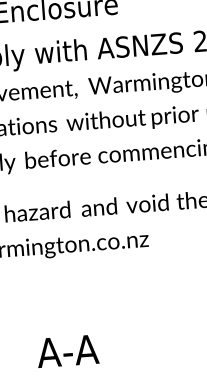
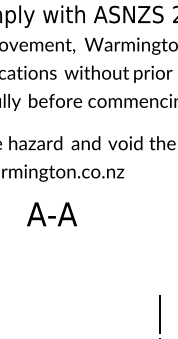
text: (67, 351) -> (51, 214), moved

